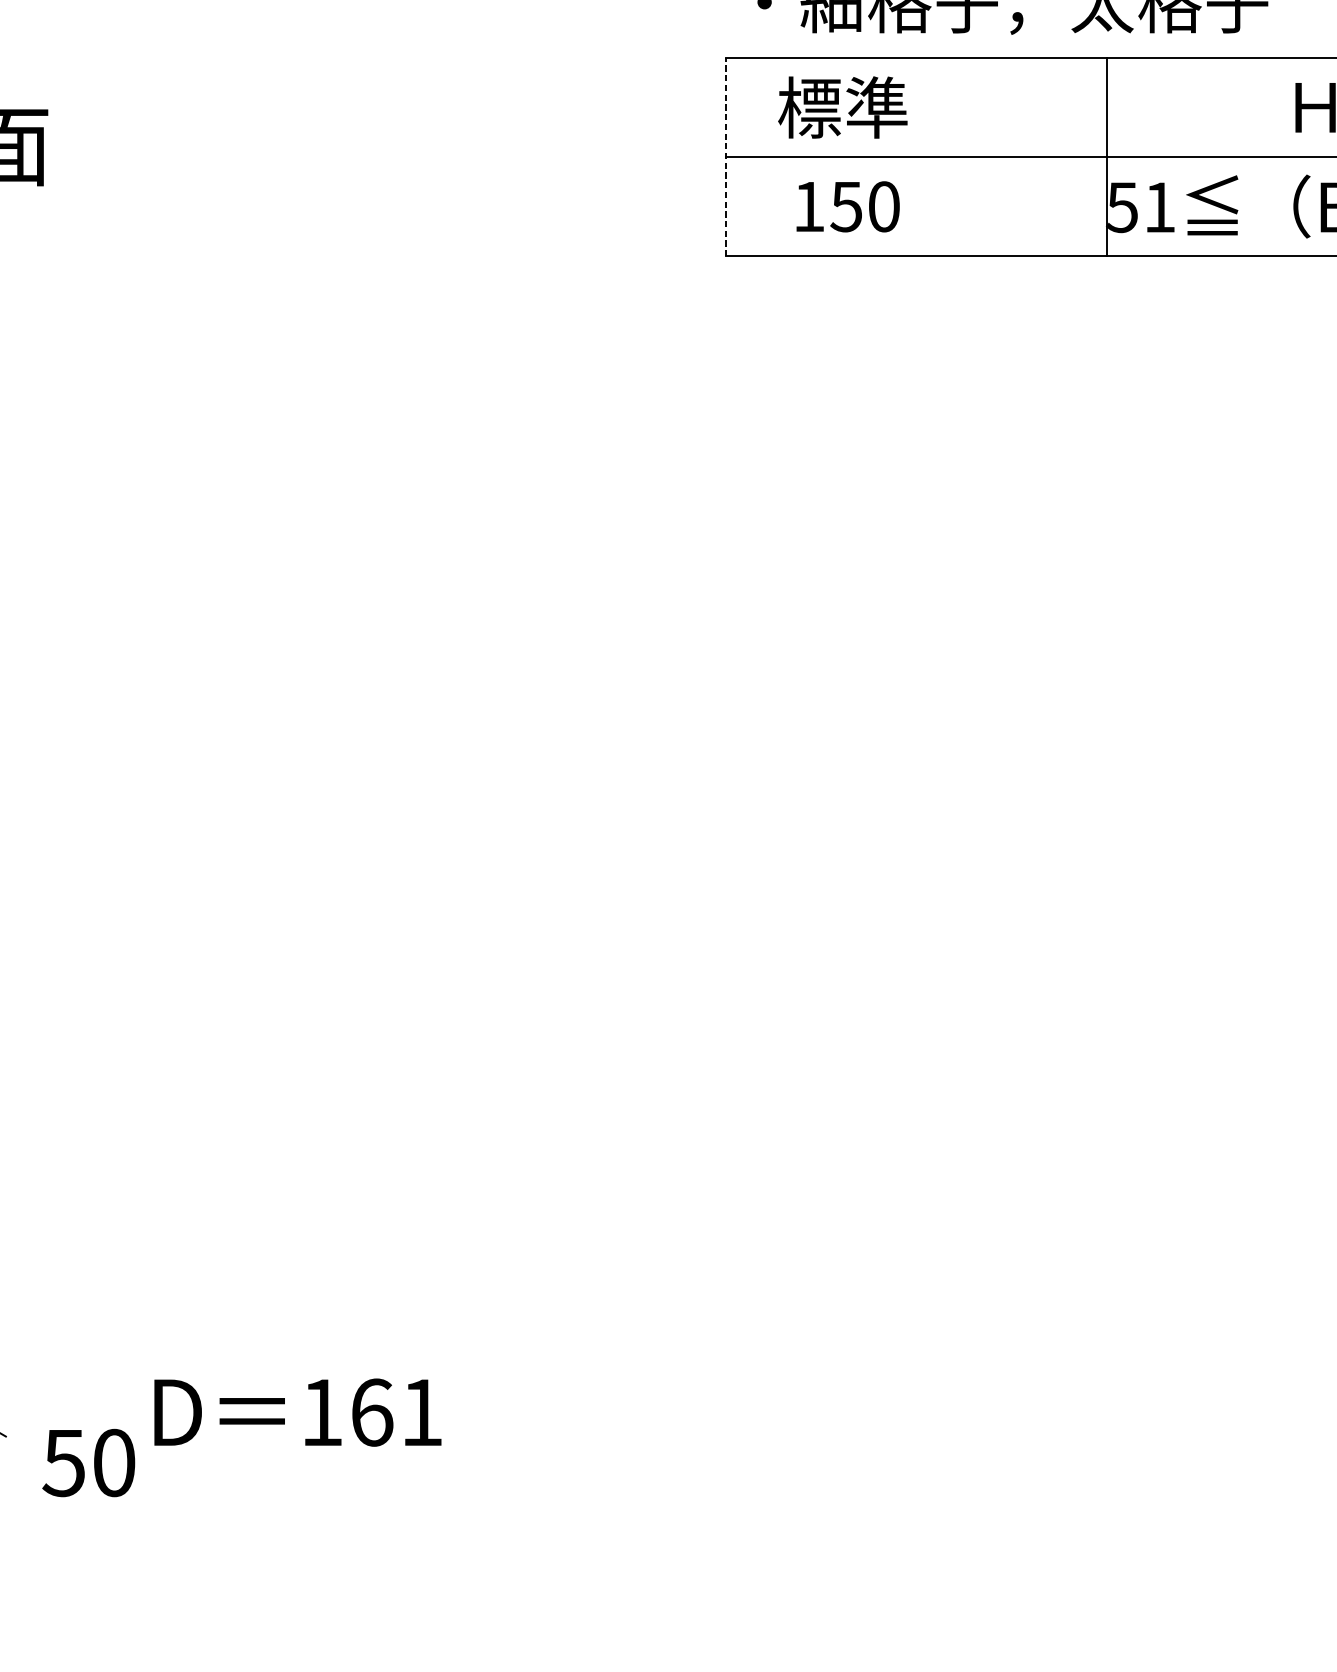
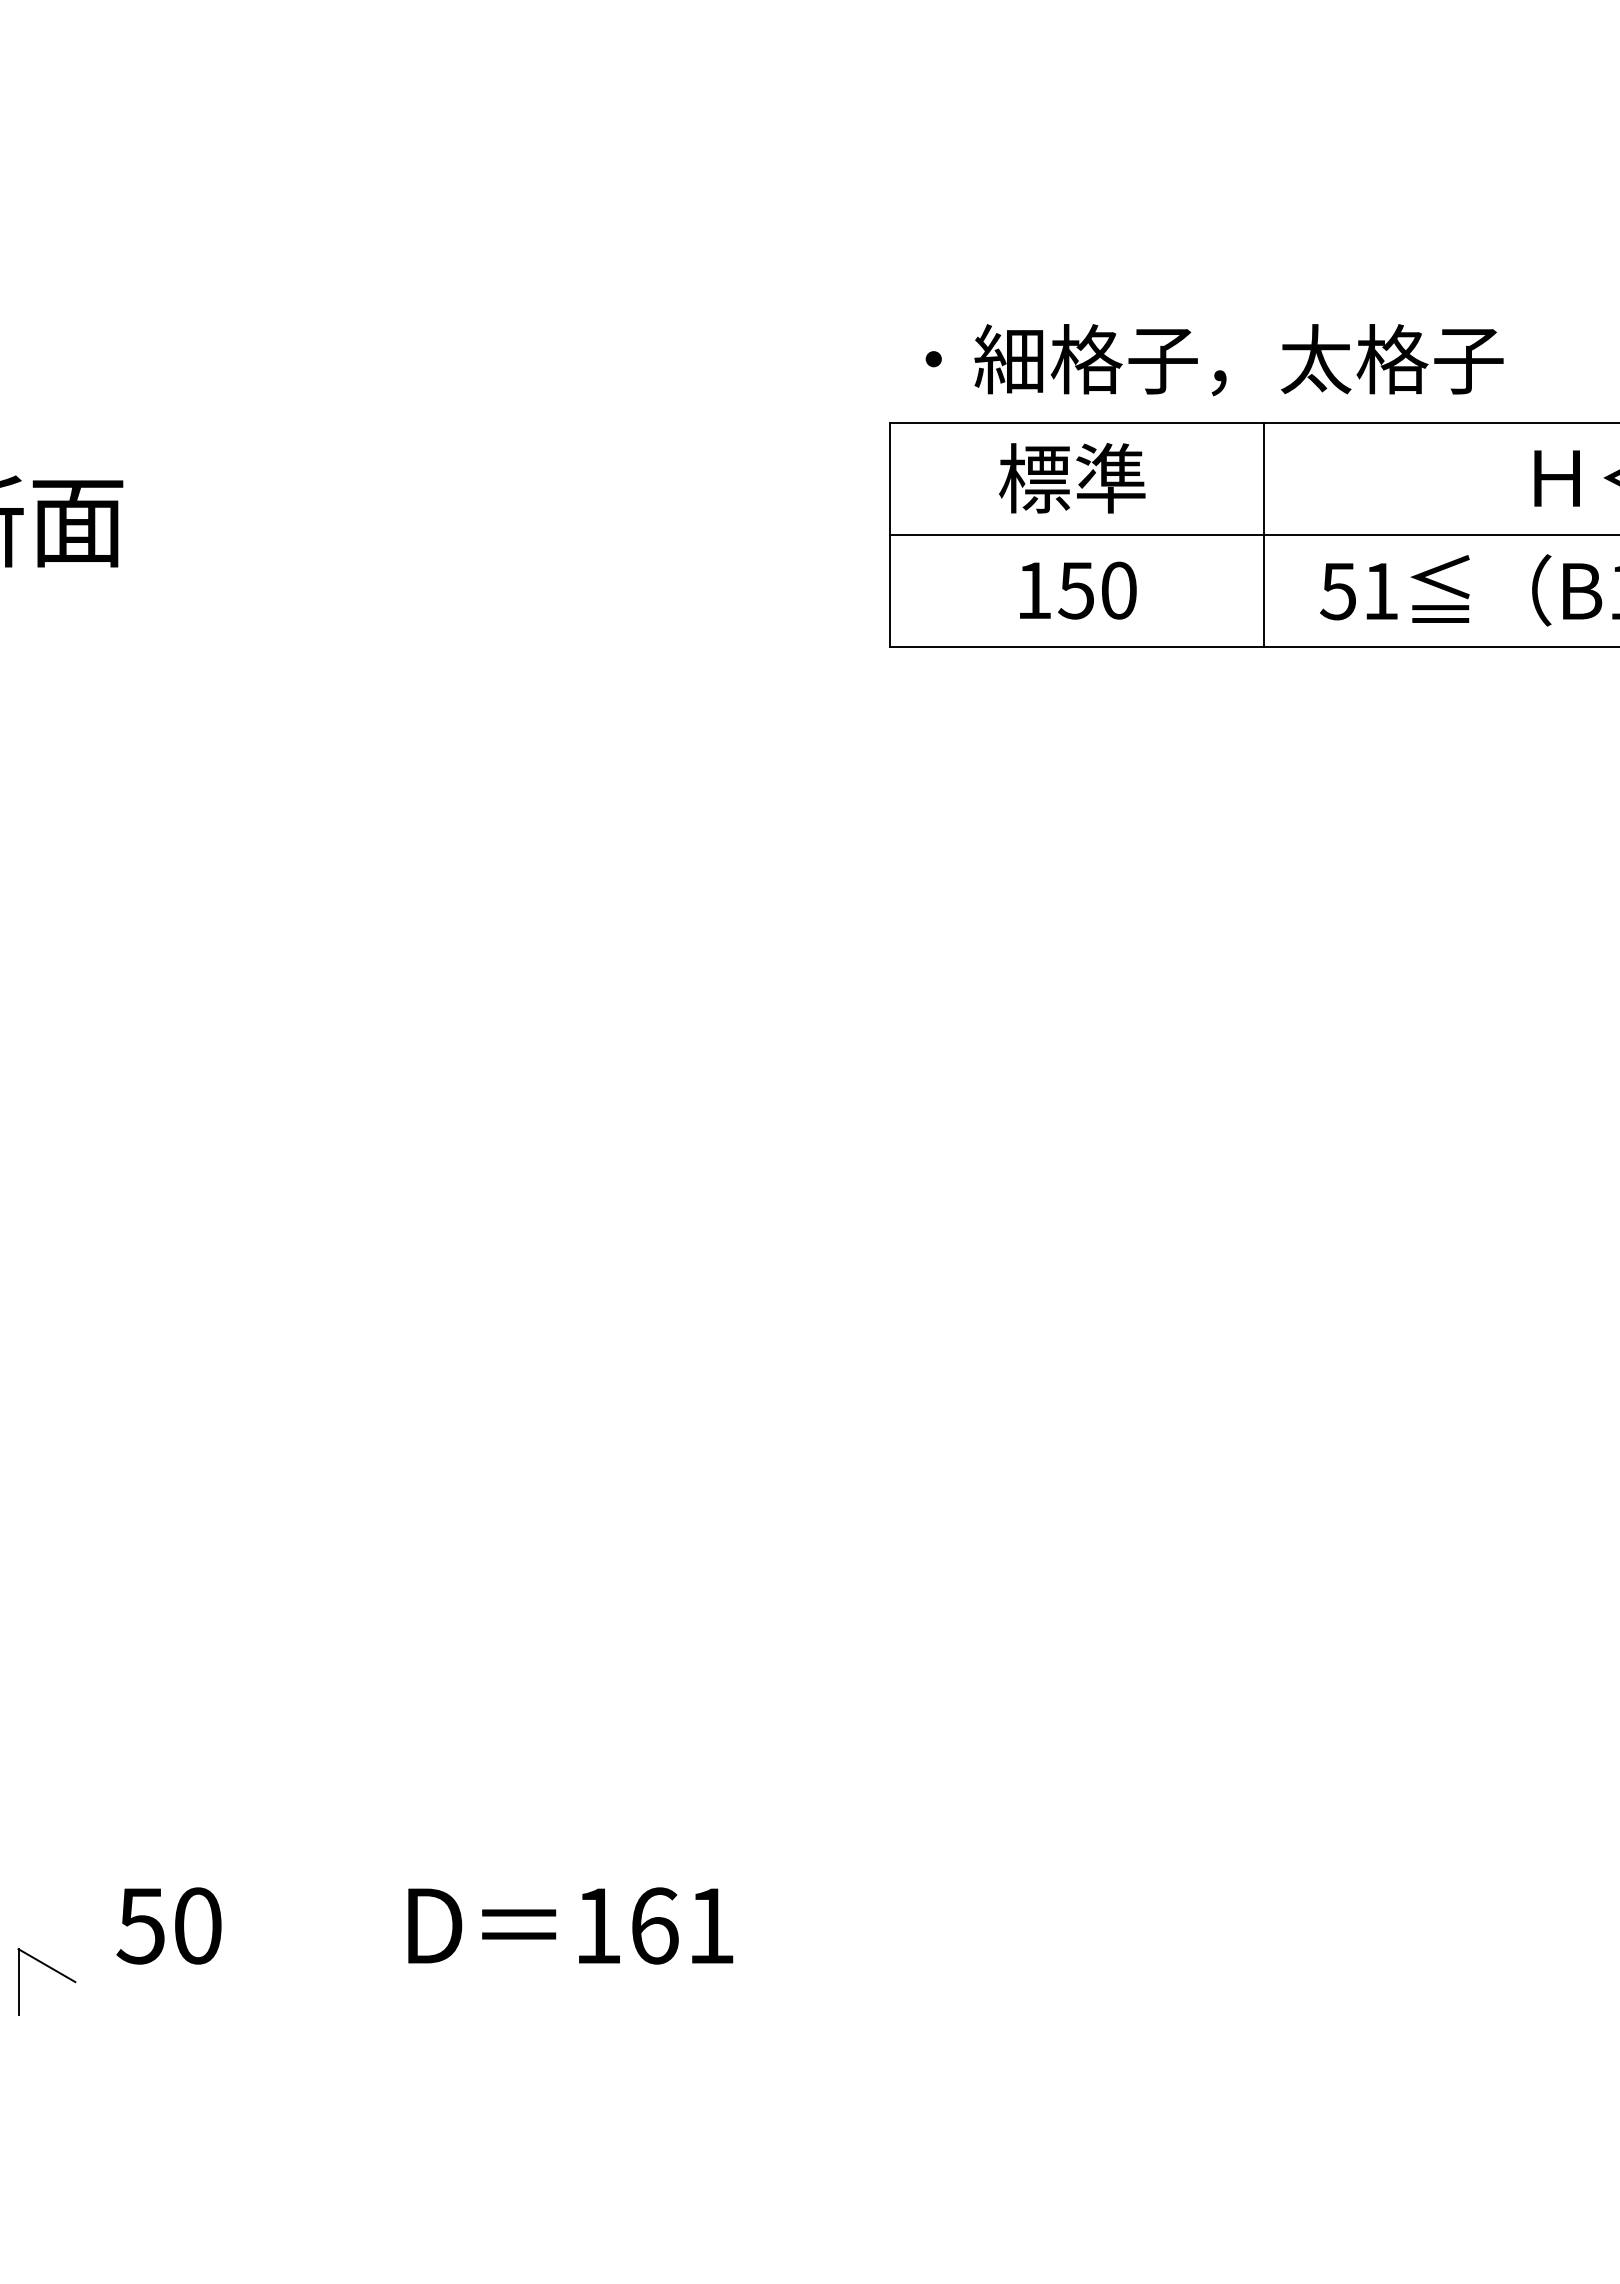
text: (843, 107) -> (1072, 478), moved
line: (726, 157) -> (890, 534), dashed -> solid
line: (1106, 157) -> (1263, 534), moved
text: (848, 206) -> (1078, 590), moved
text: (297, 1412) -> (570, 1925), moved
text: (88, 1462) -> (168, 1925), moved

